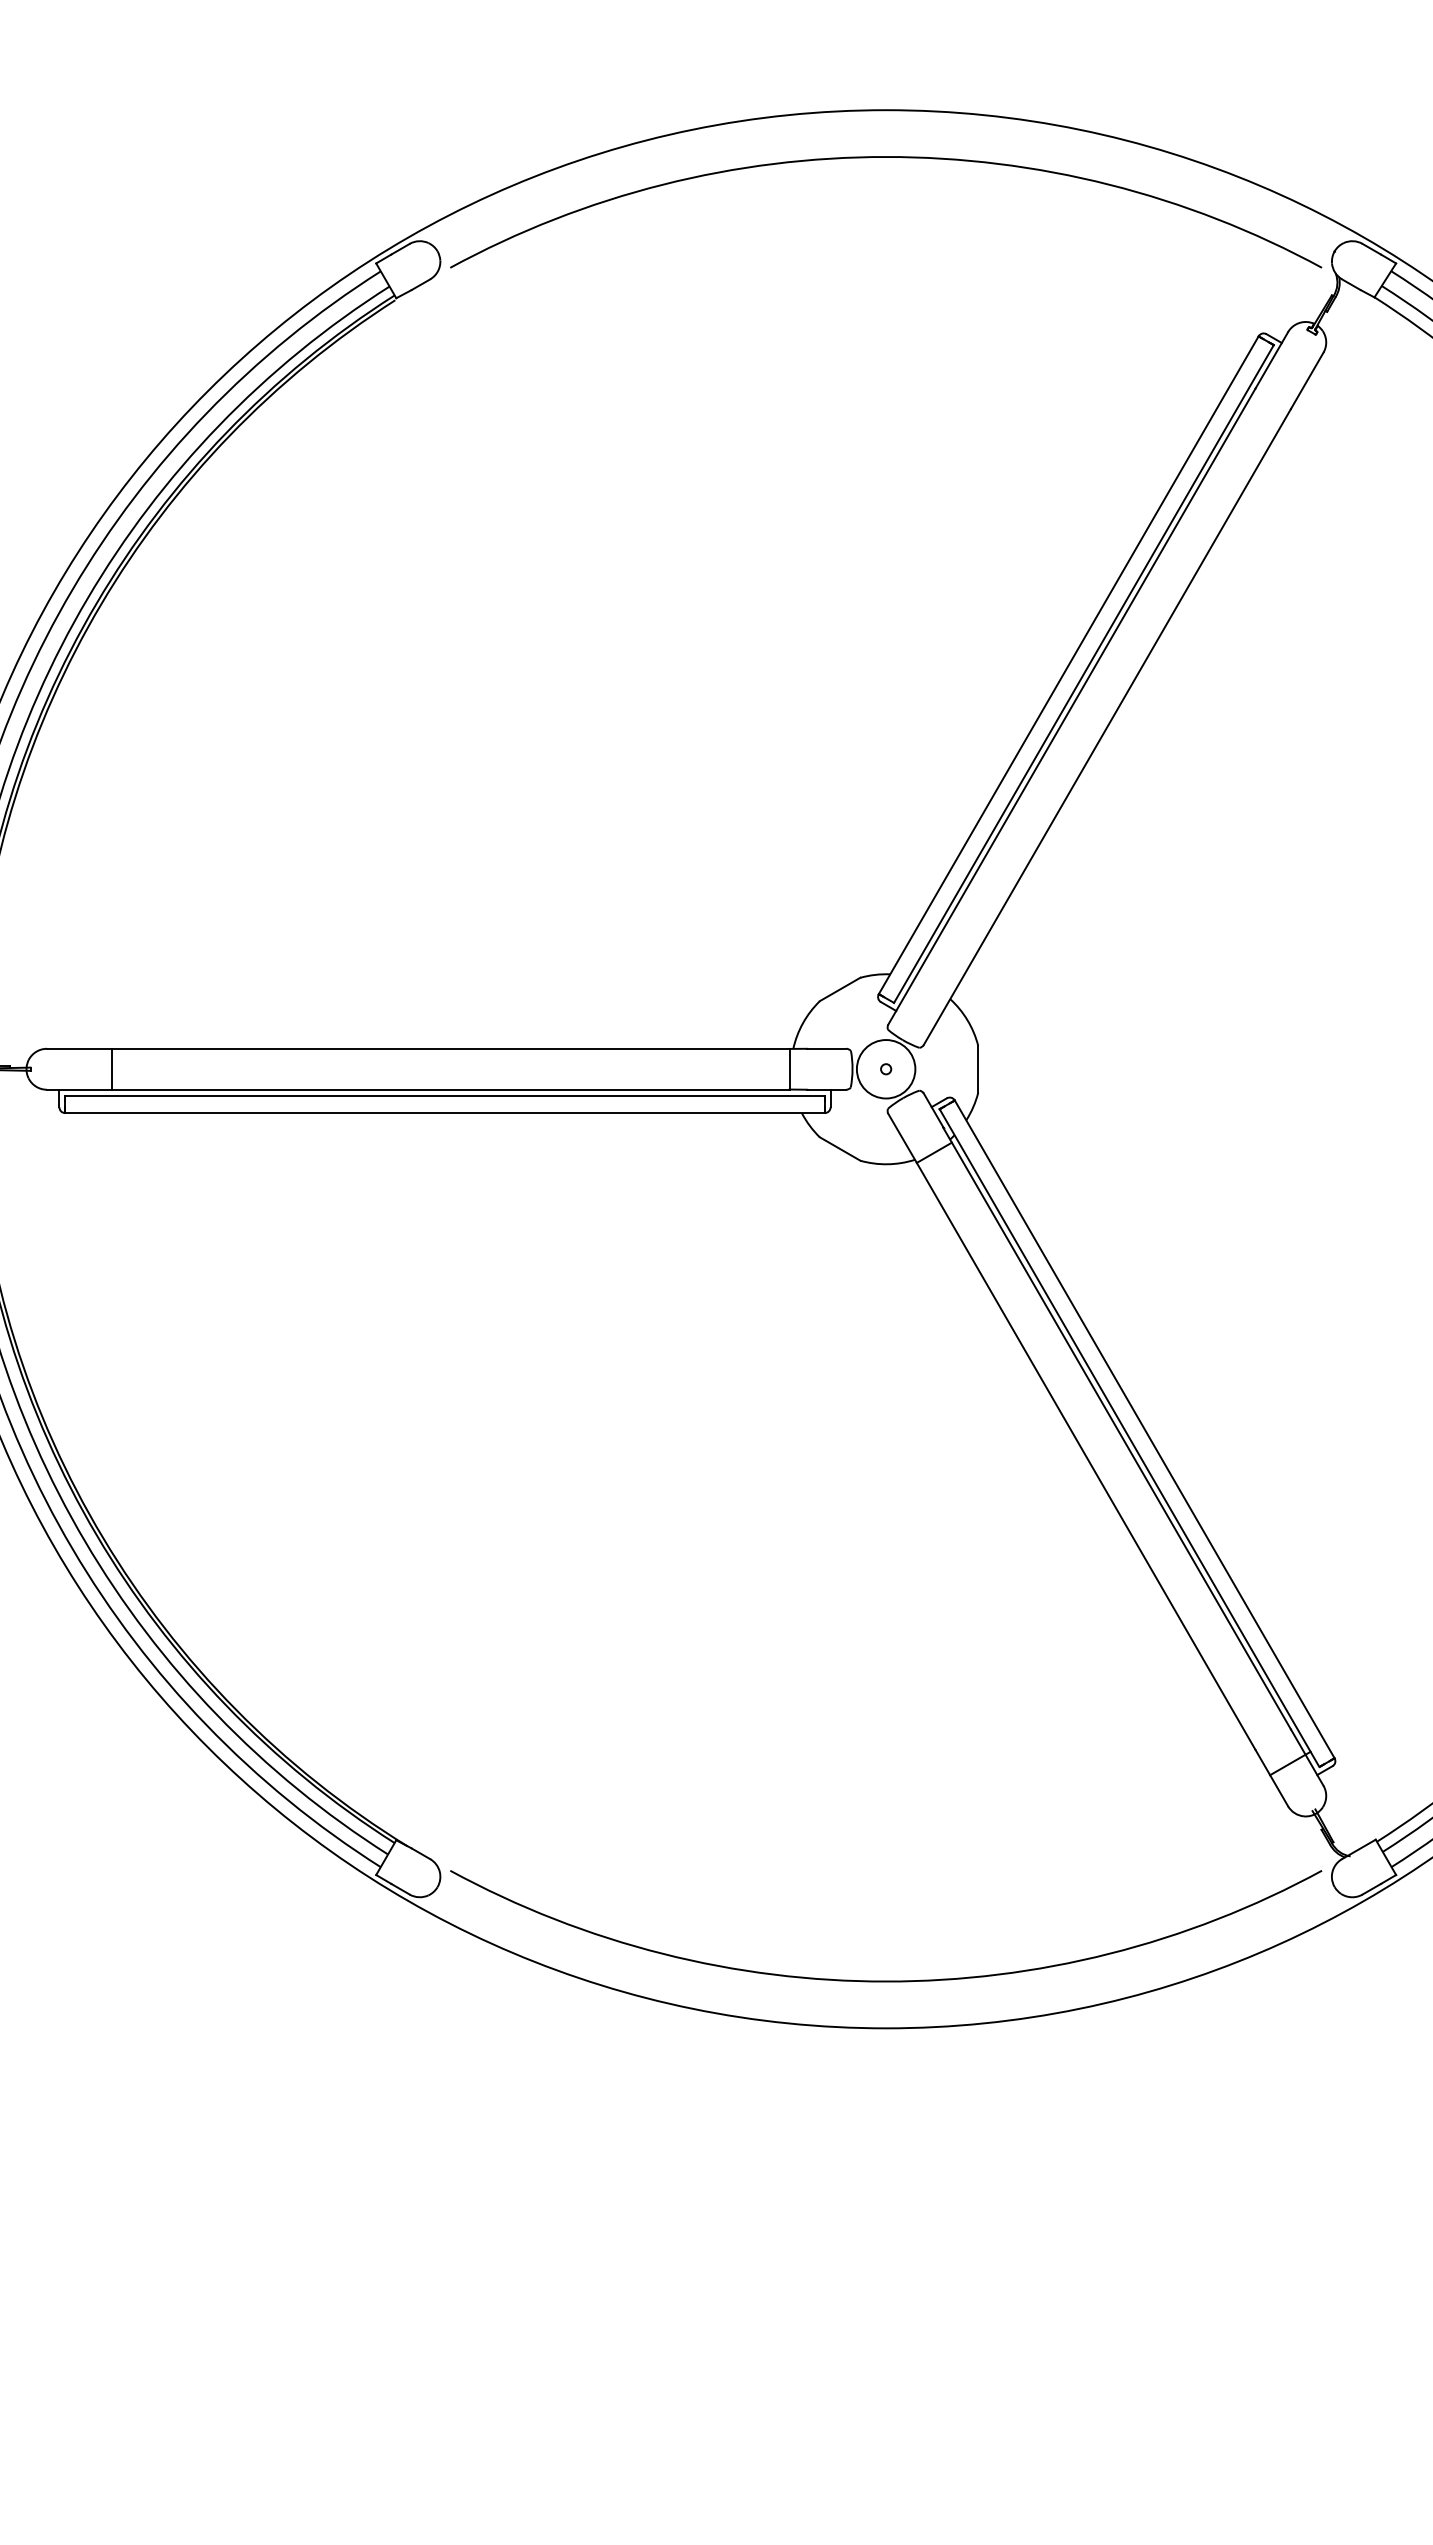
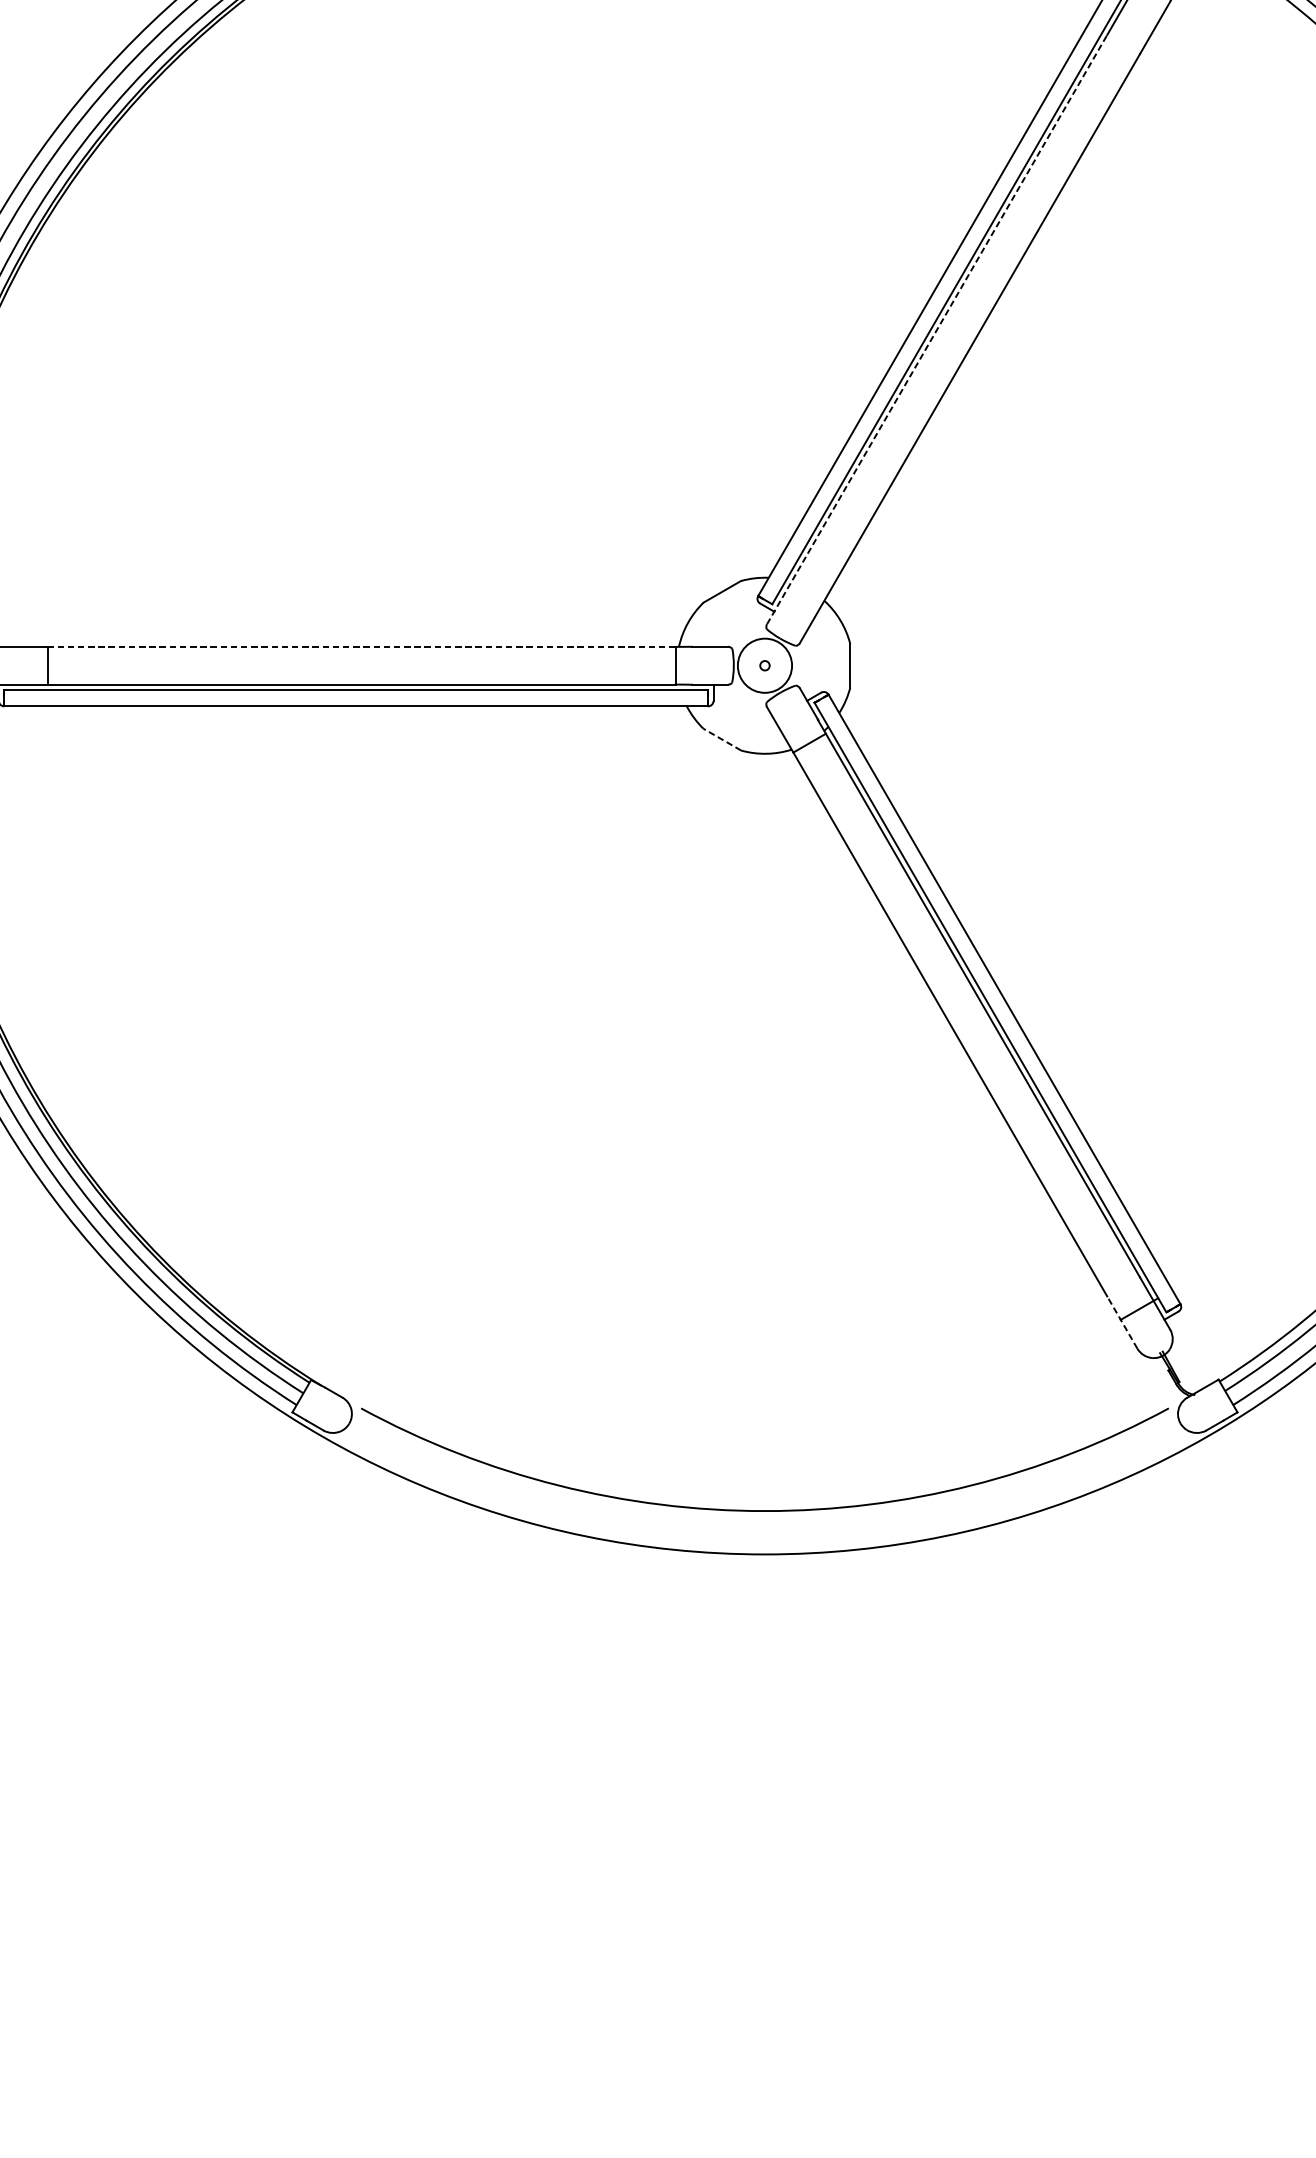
line: (1072, 706) -> (937, 329), solid -> dashed
line: (450, 1048) -> (361, 646), solid -> dashed
line: (839, 1148) -> (721, 739), solid -> dashed
line: (1271, 1778) -> (1122, 1322), solid -> dashed

